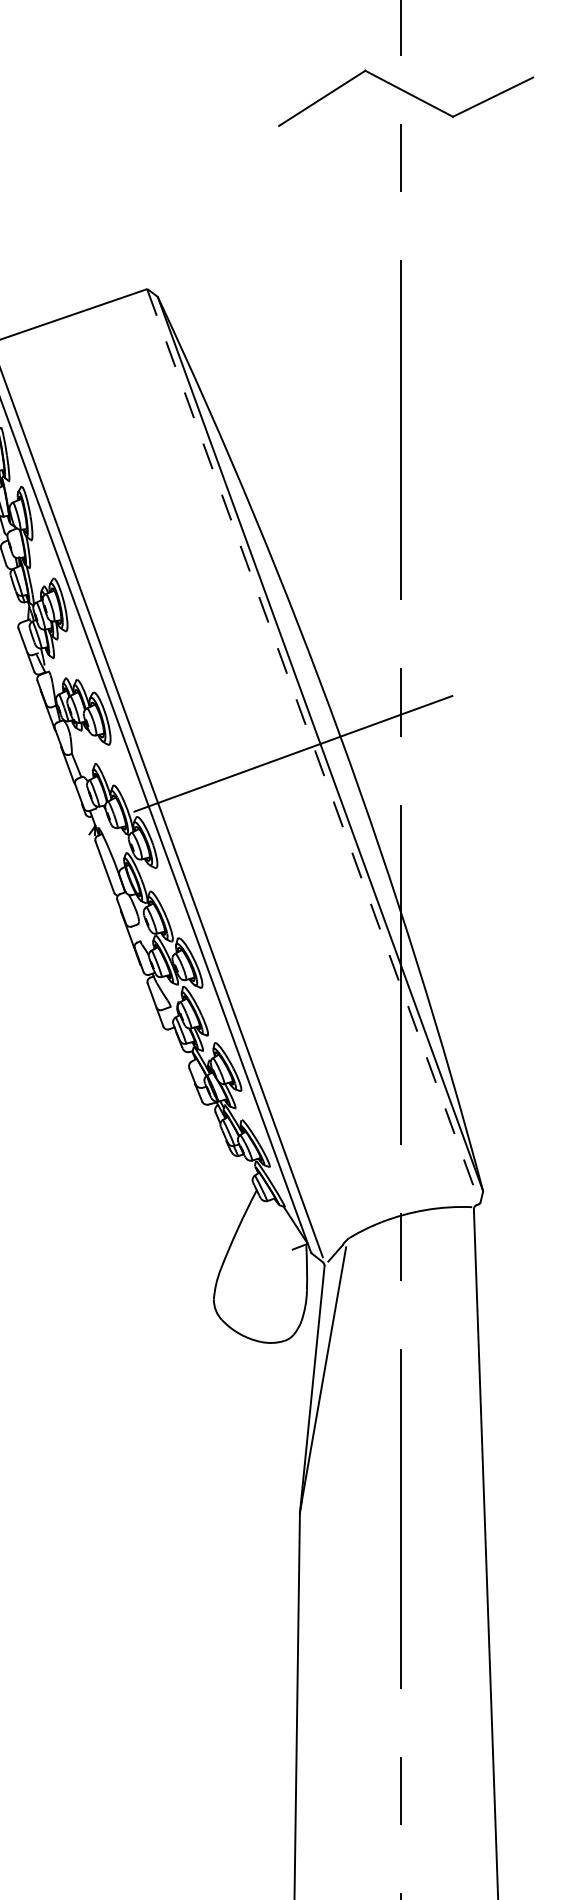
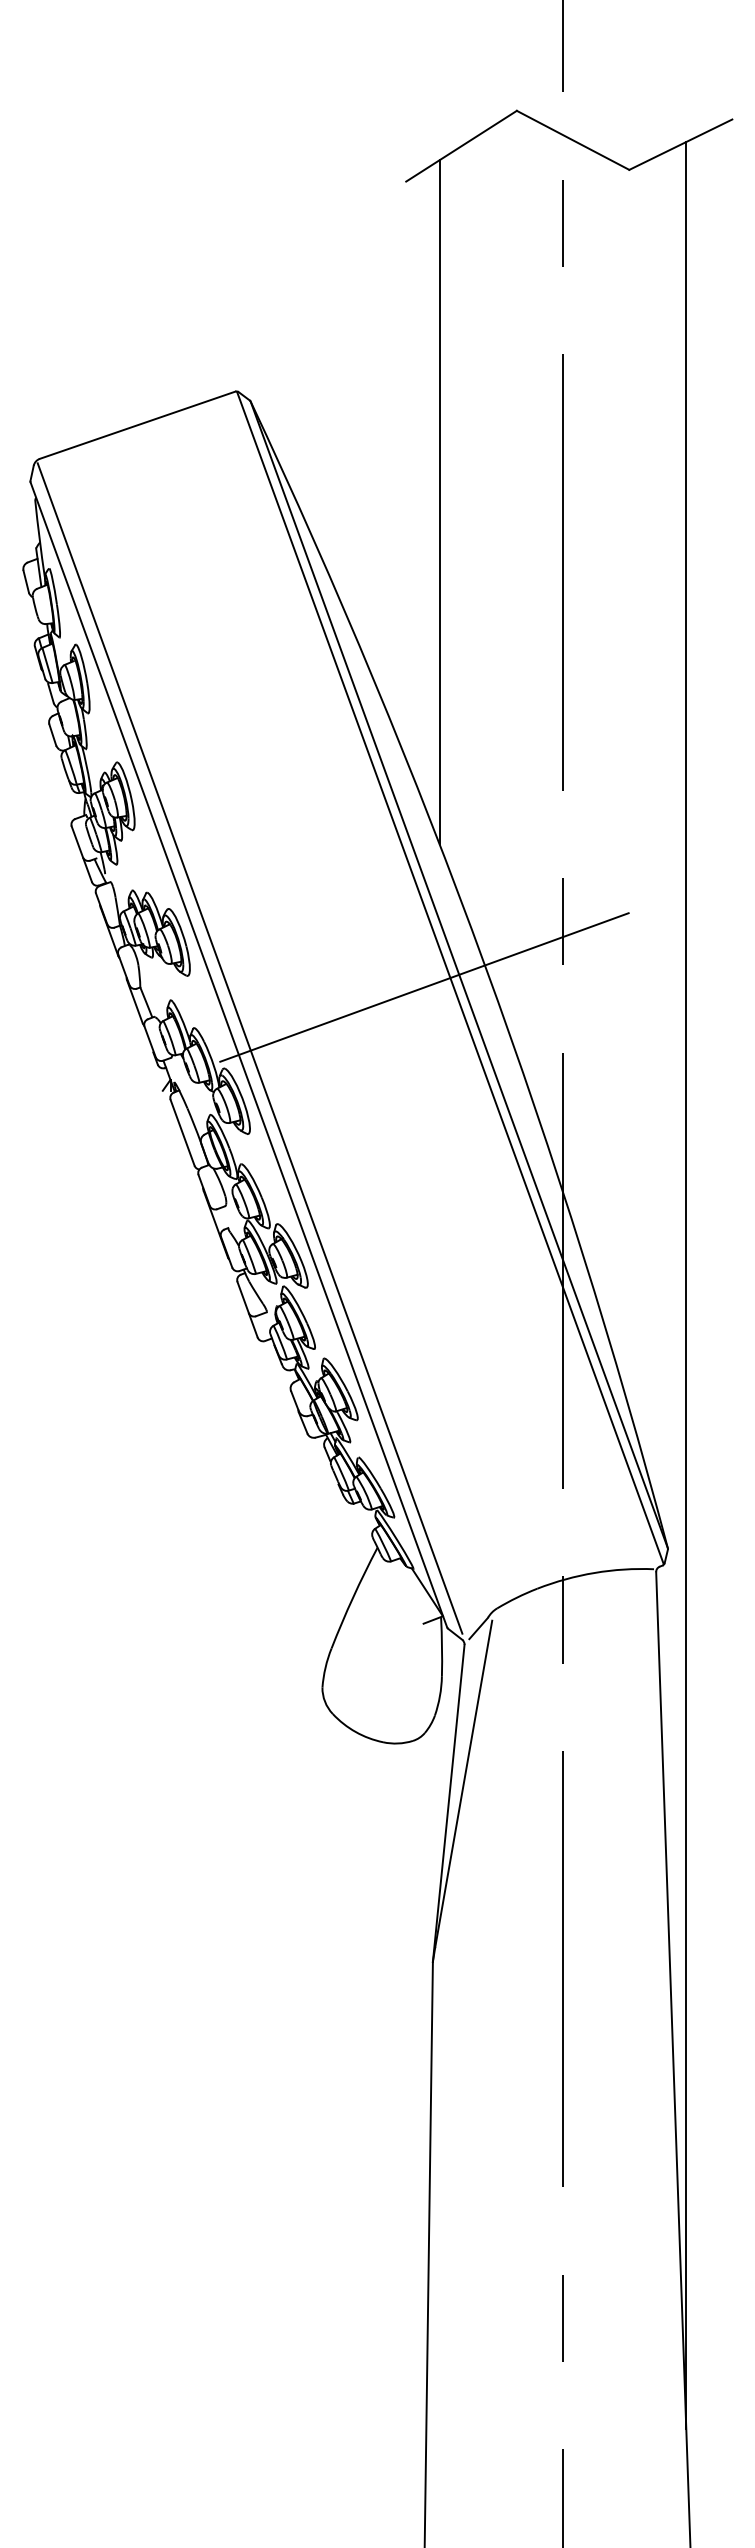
line: (305, 375) -> (439, 502), added
line: (313, 746) -> (450, 977), dashed -> solid
line: (497, 986) -> (686, 1285), added

